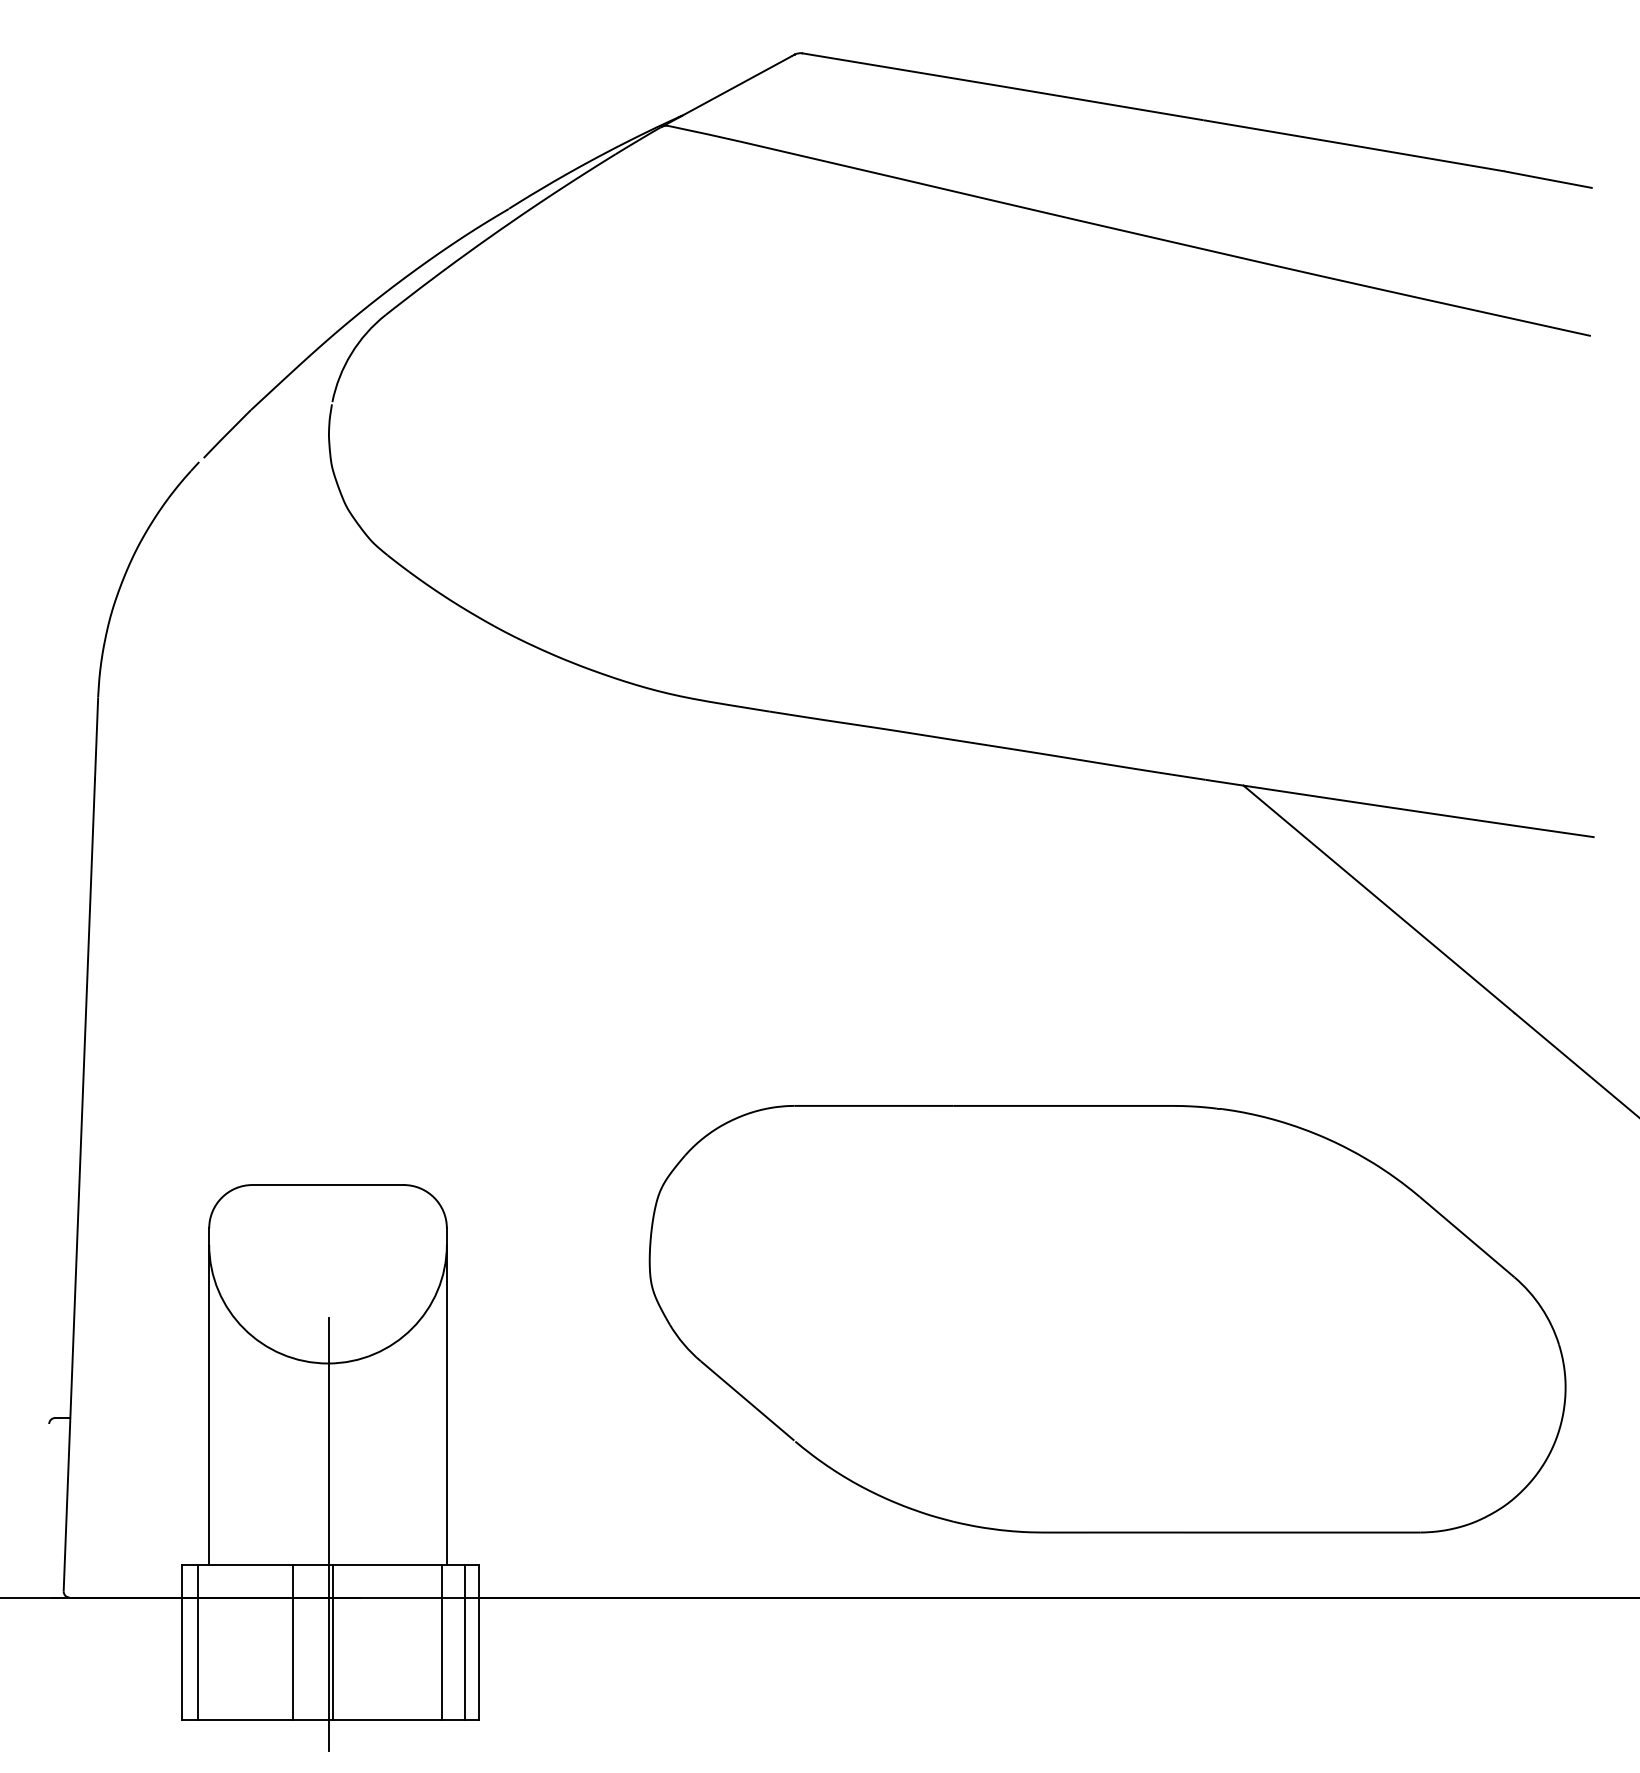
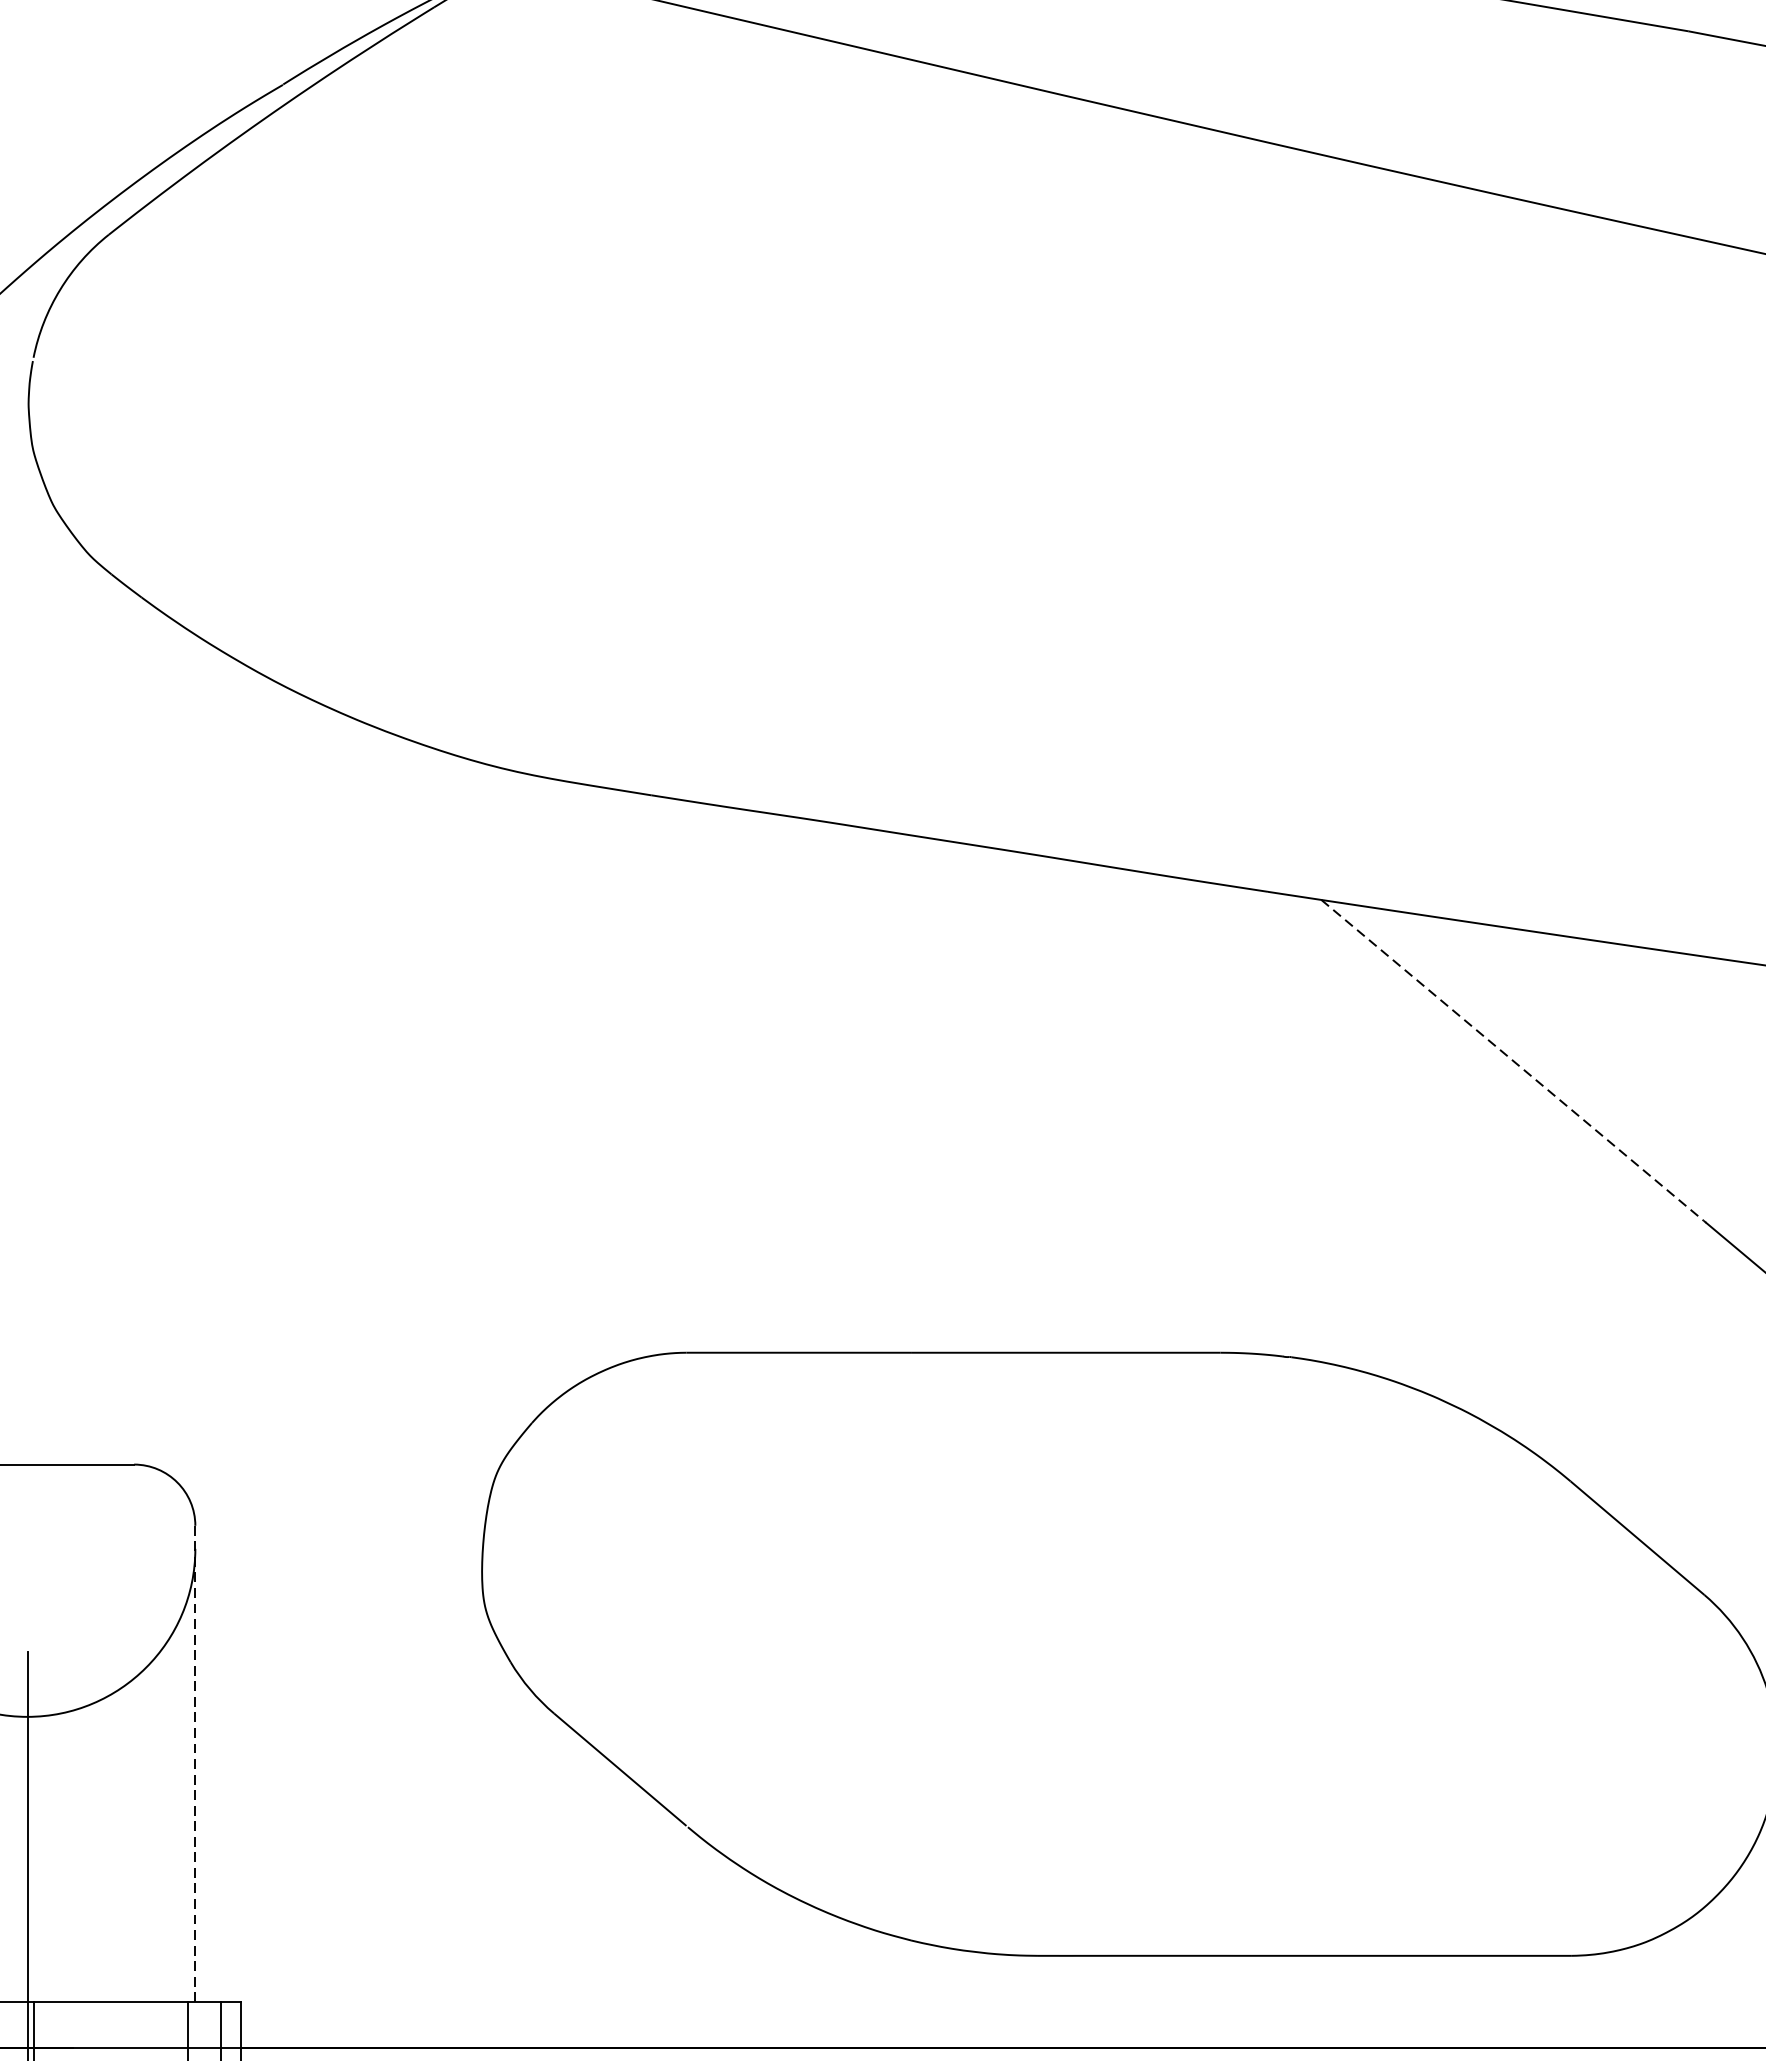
line: (1378, 899) -> (1512, 1060), solid -> dashed
line: (446, 1397) -> (194, 1764), solid -> dashed

